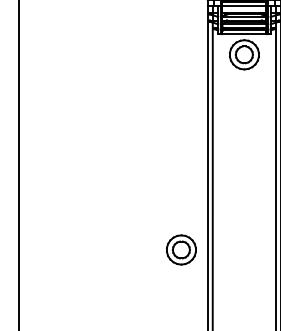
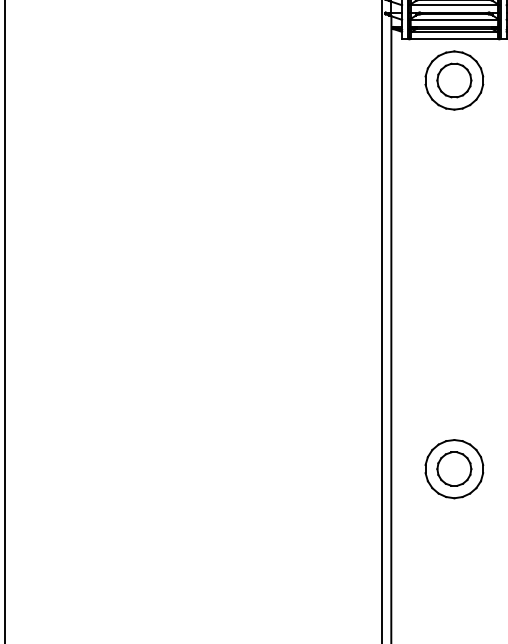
part: (181, 249) -> (454, 468), moved

